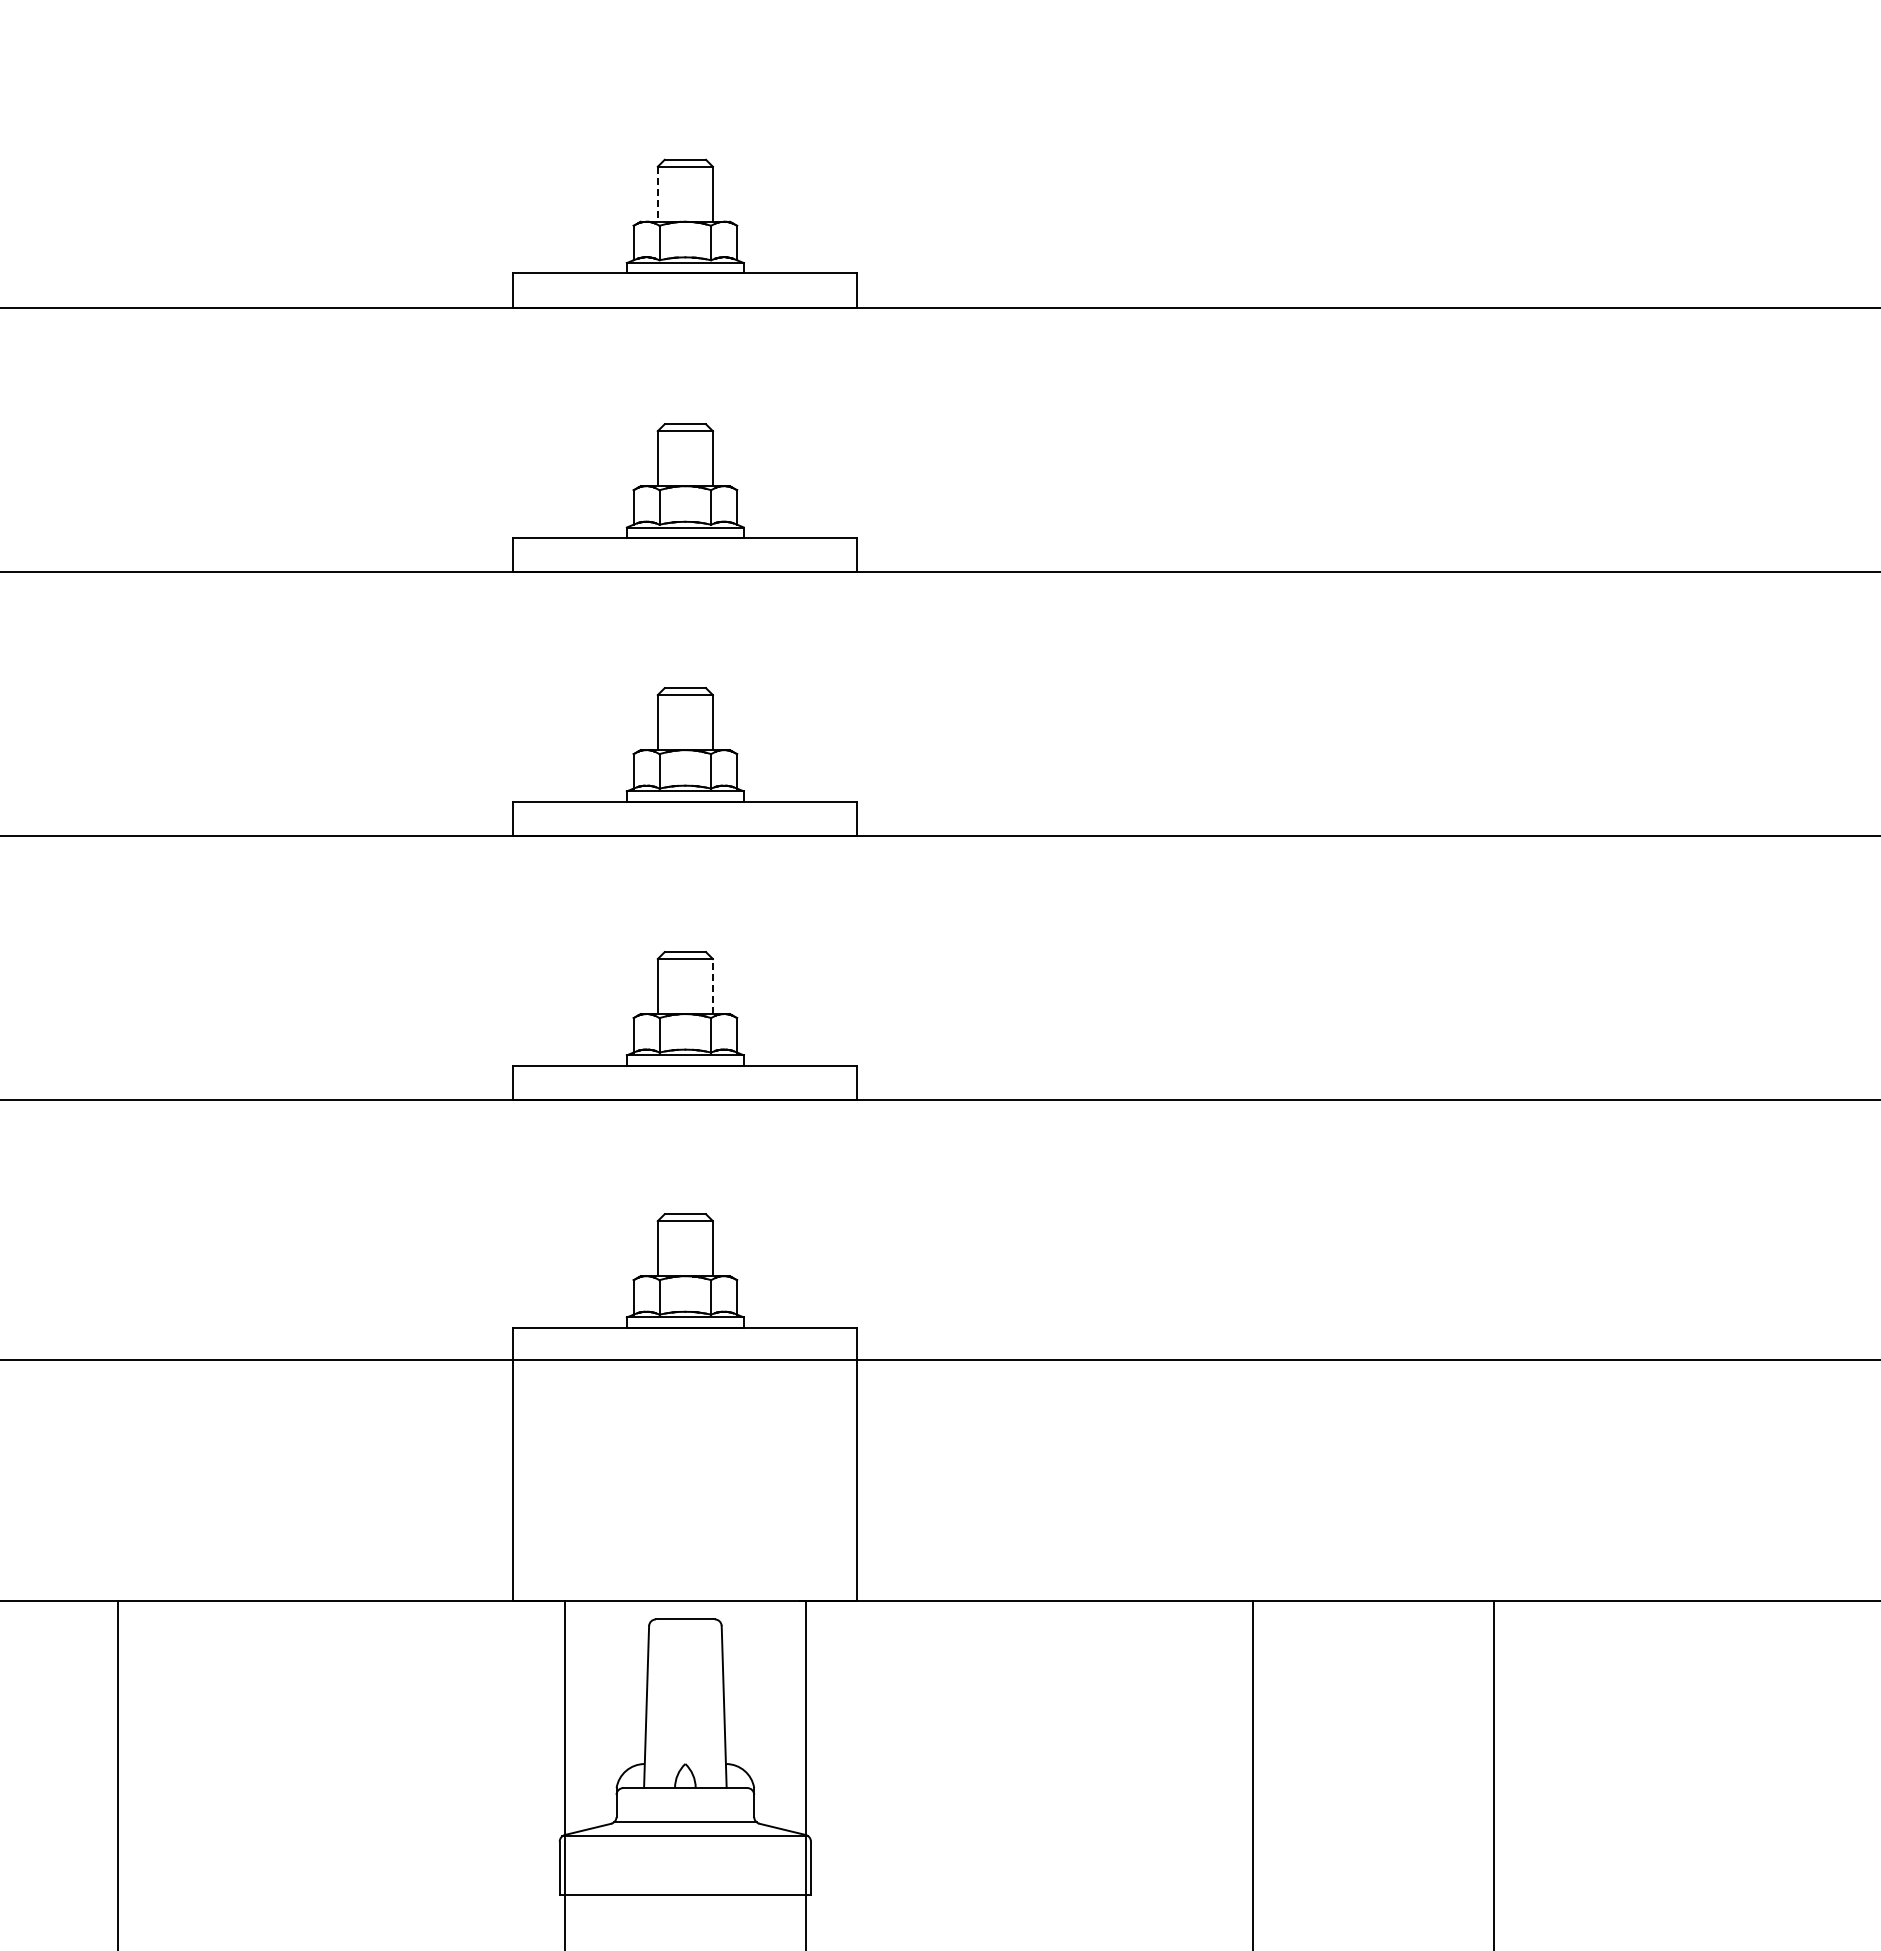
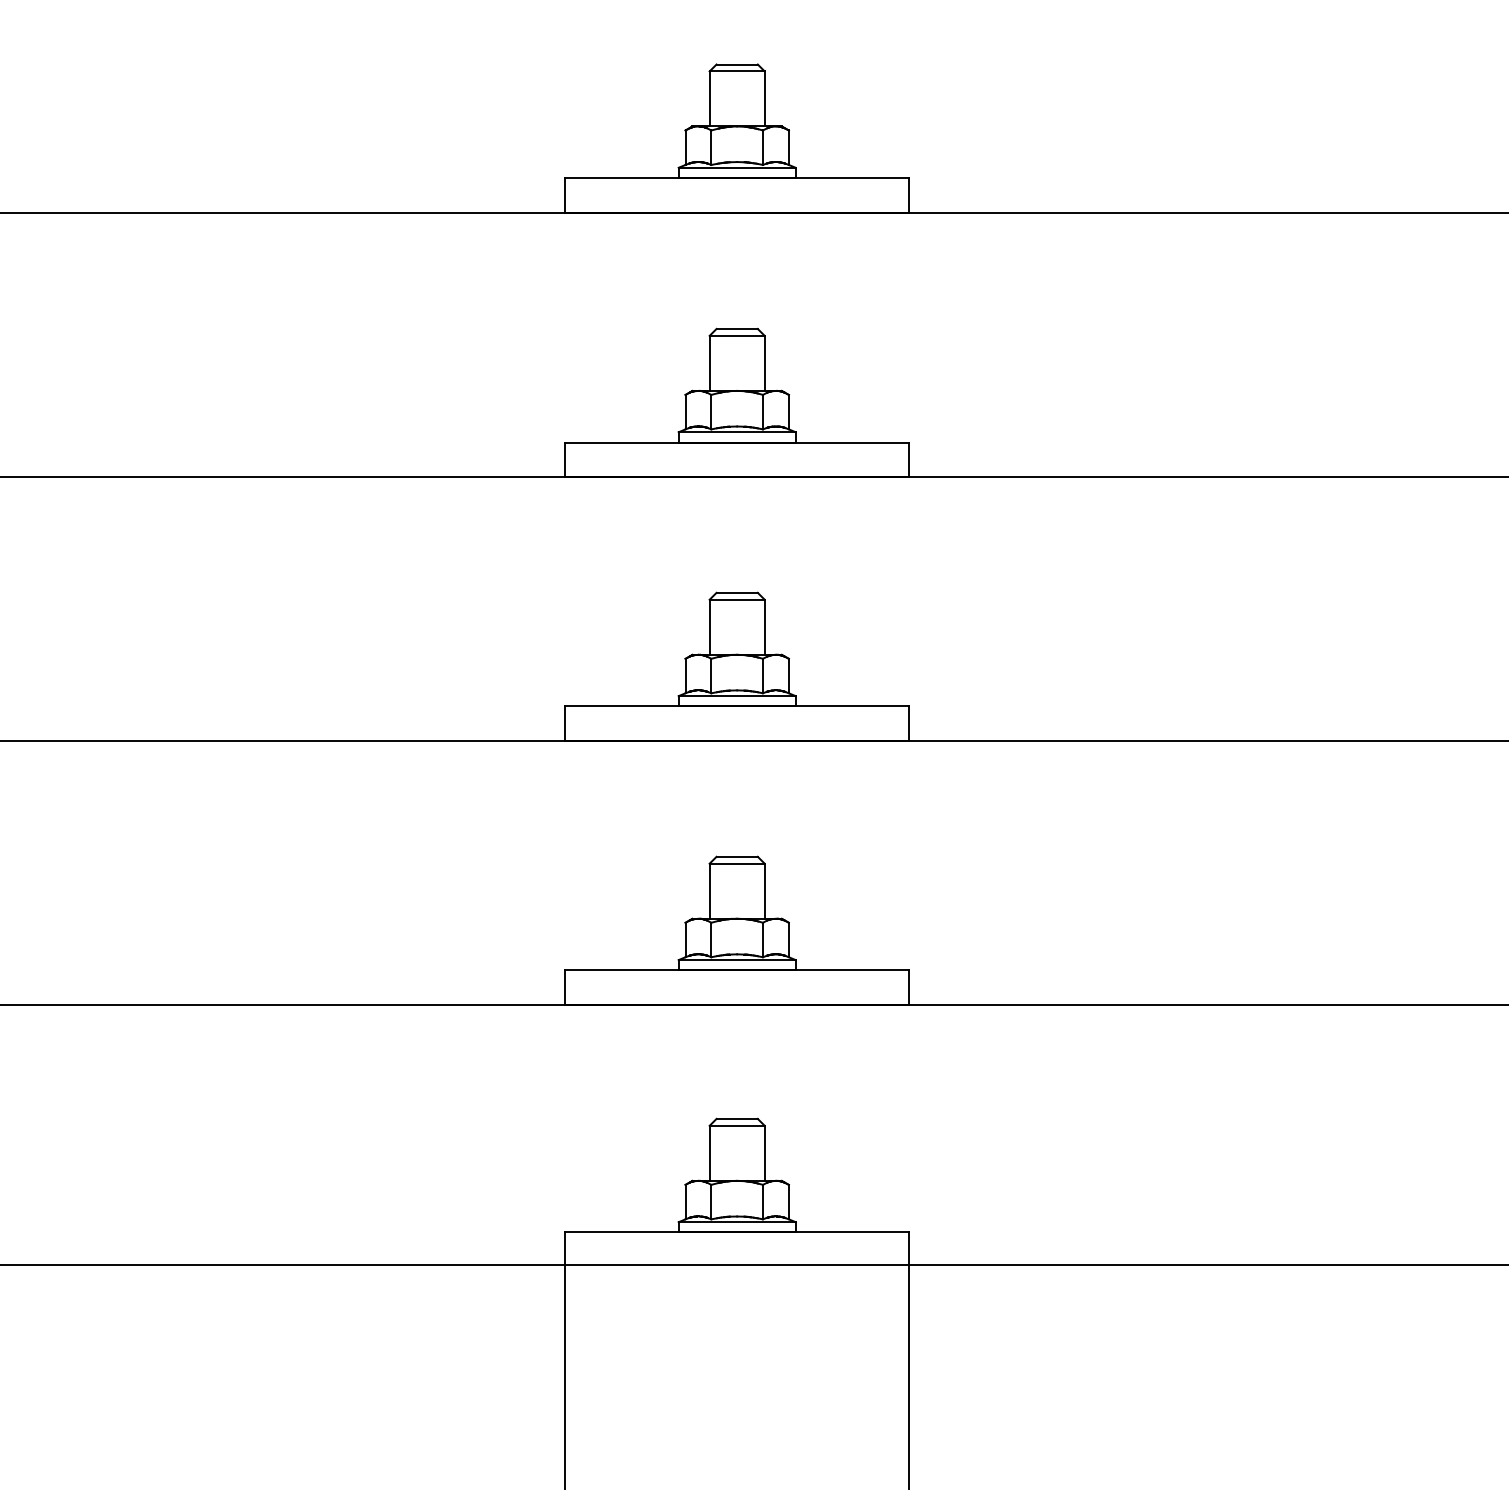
line: (657, 194) -> (709, 99), dashed -> solid
line: (712, 986) -> (764, 891), dashed -> solid

